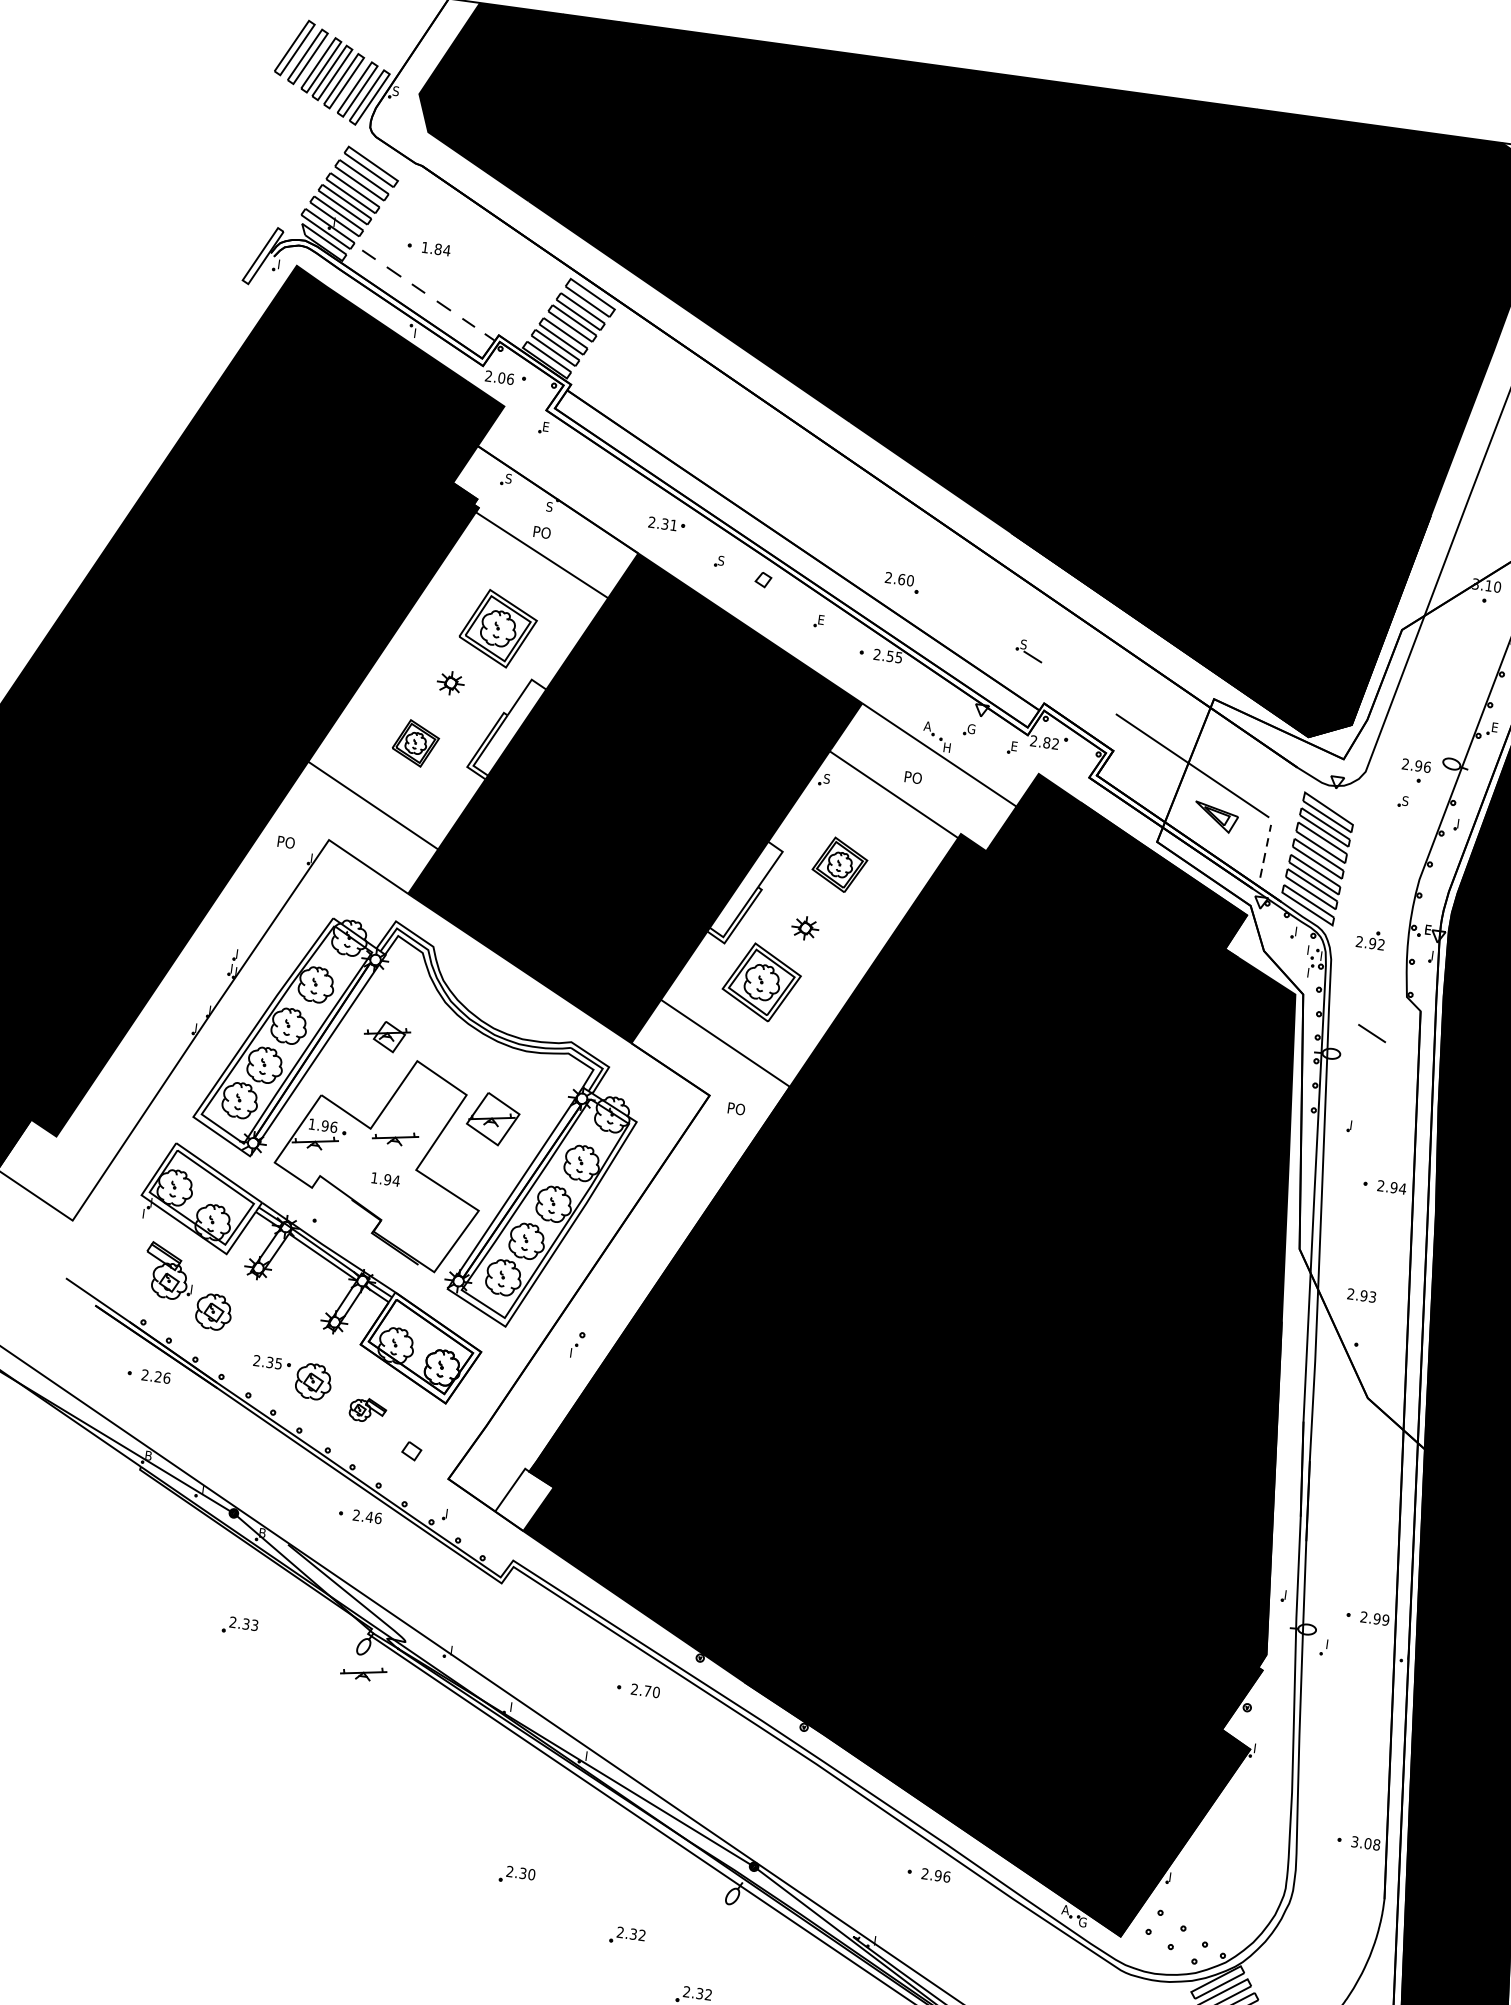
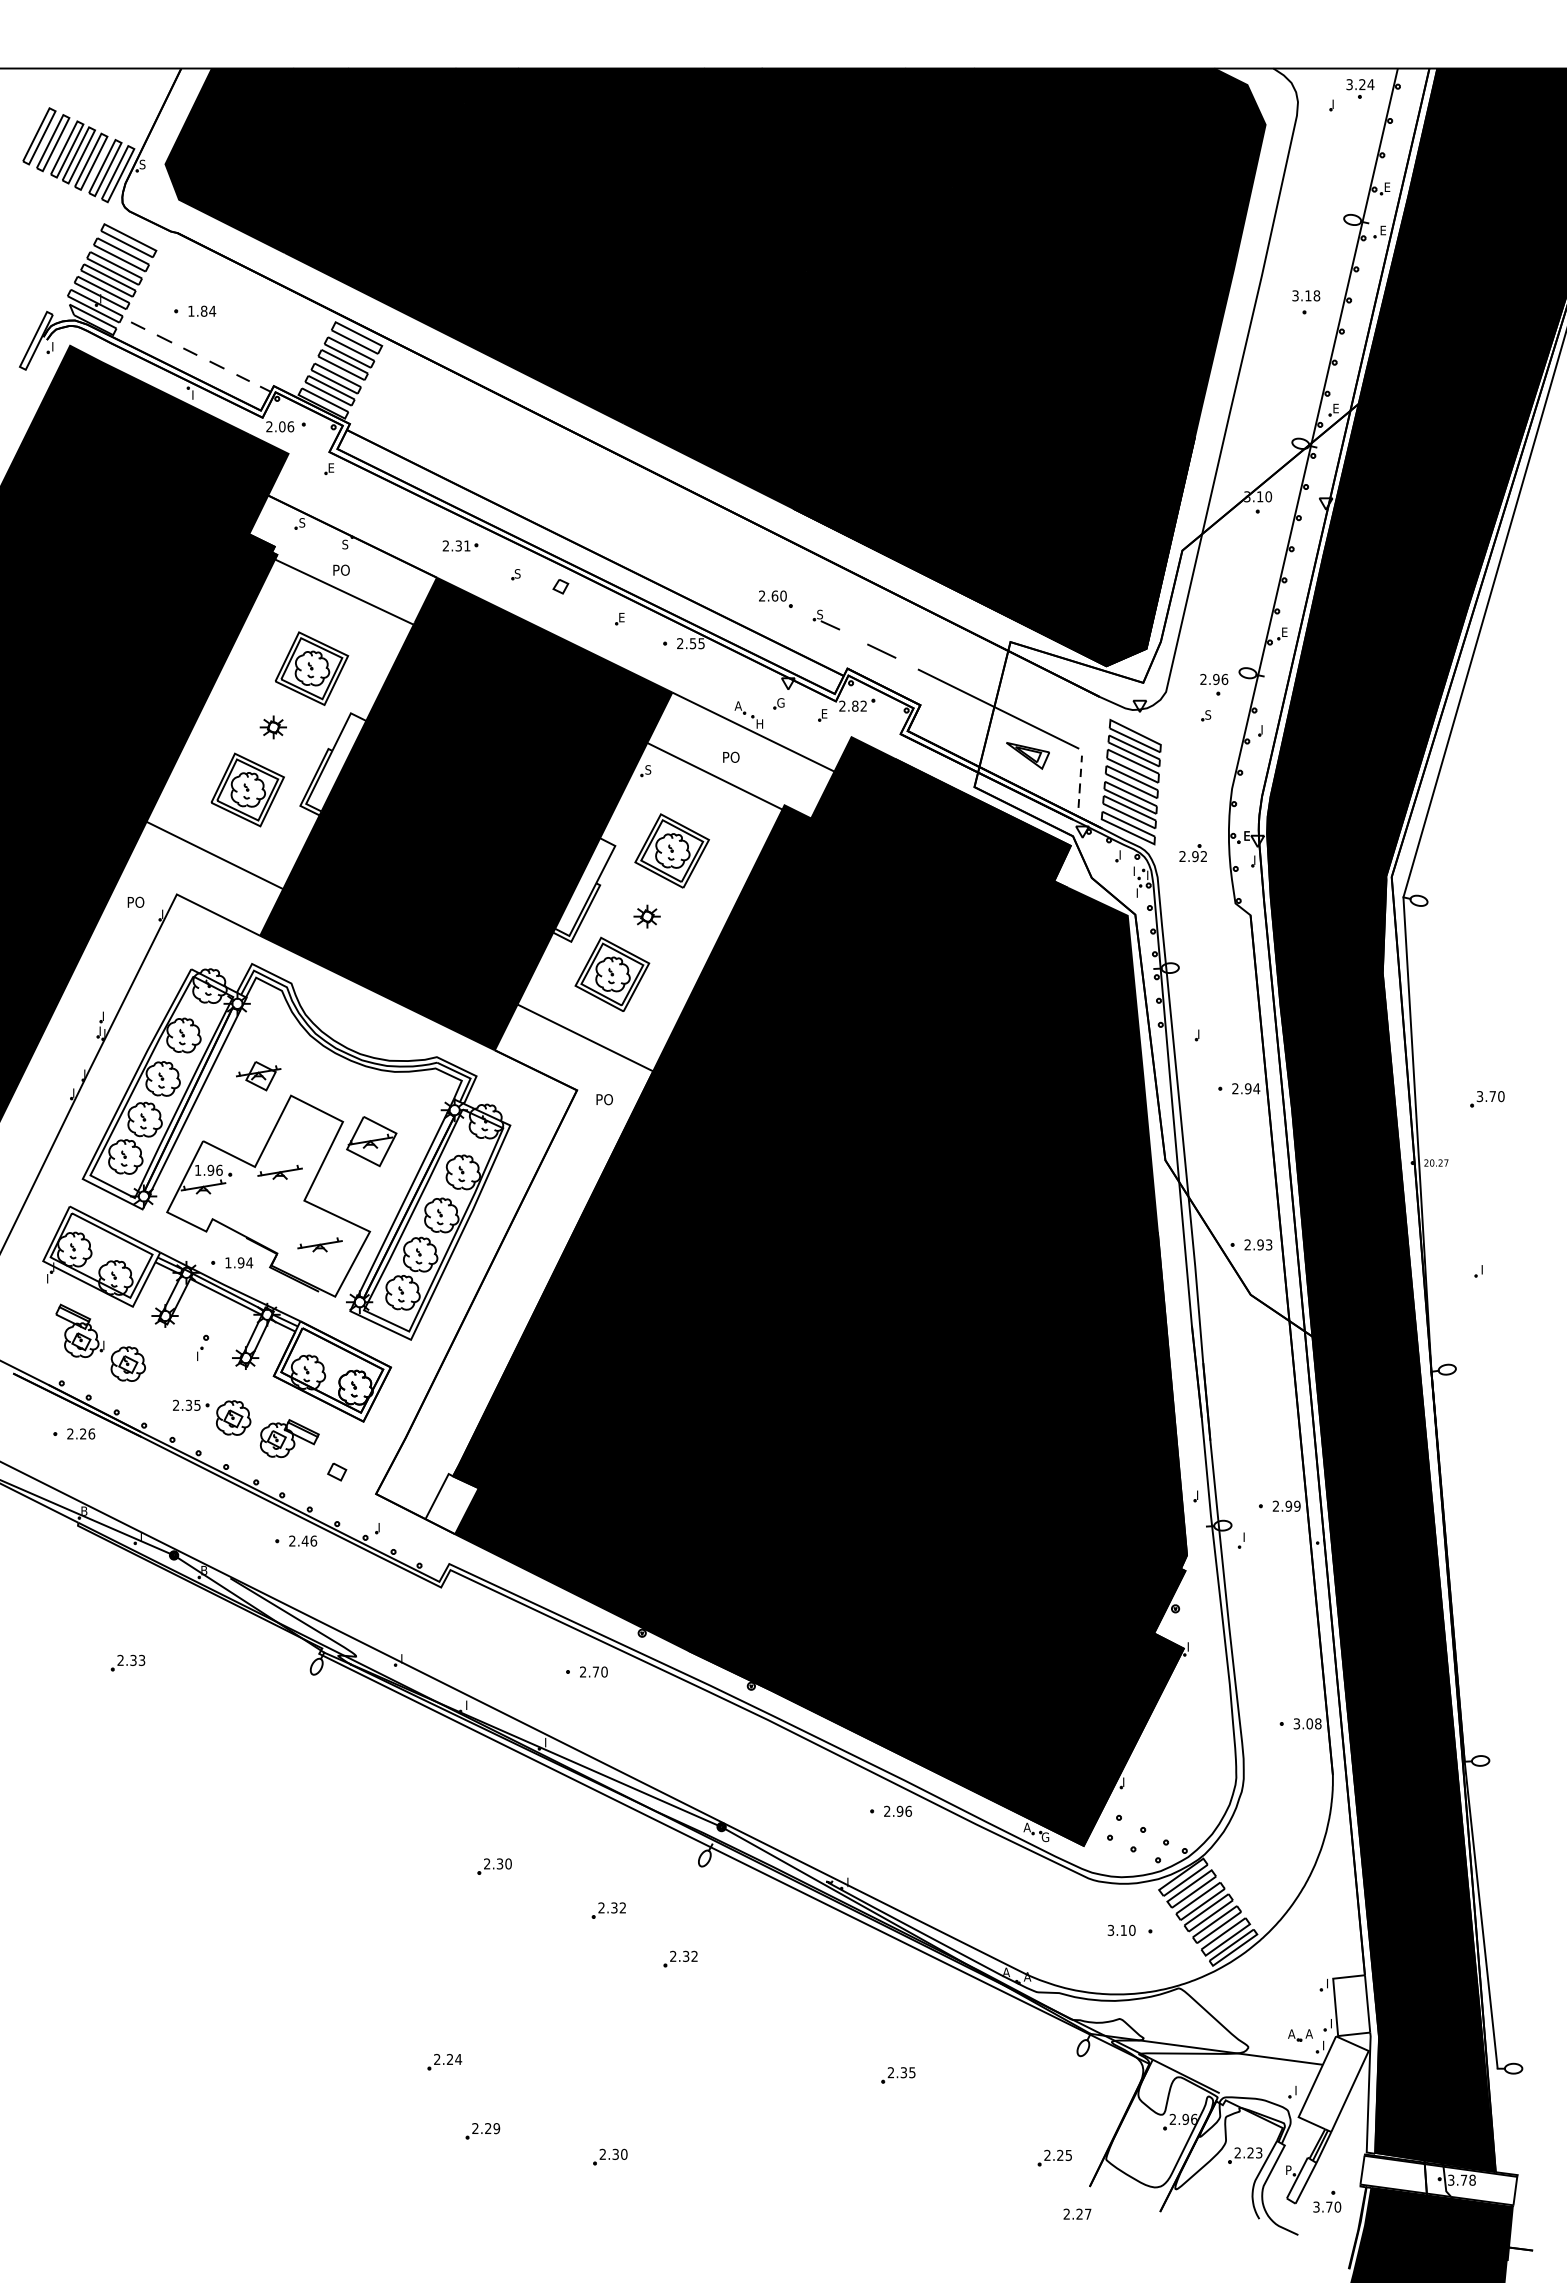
part: (901, 582) -> (775, 598), moved
part: (415, 742) -> (247, 789), size x1.67
part: (839, 864) -> (671, 850), size x1.43
line: (1371, 1032) -> (881, 650), moved
text: (386, 1179) -> (239, 1262), moved
text: (1361, 1295) -> (1258, 1244), moved
part: (578, 1344) -> (203, 1347), moved
part: (367, 1410) -> (289, 1438), size x1.67
part: (239, 1625) -> (127, 1662), moved
part: (363, 1672) -> (319, 1244), moved

